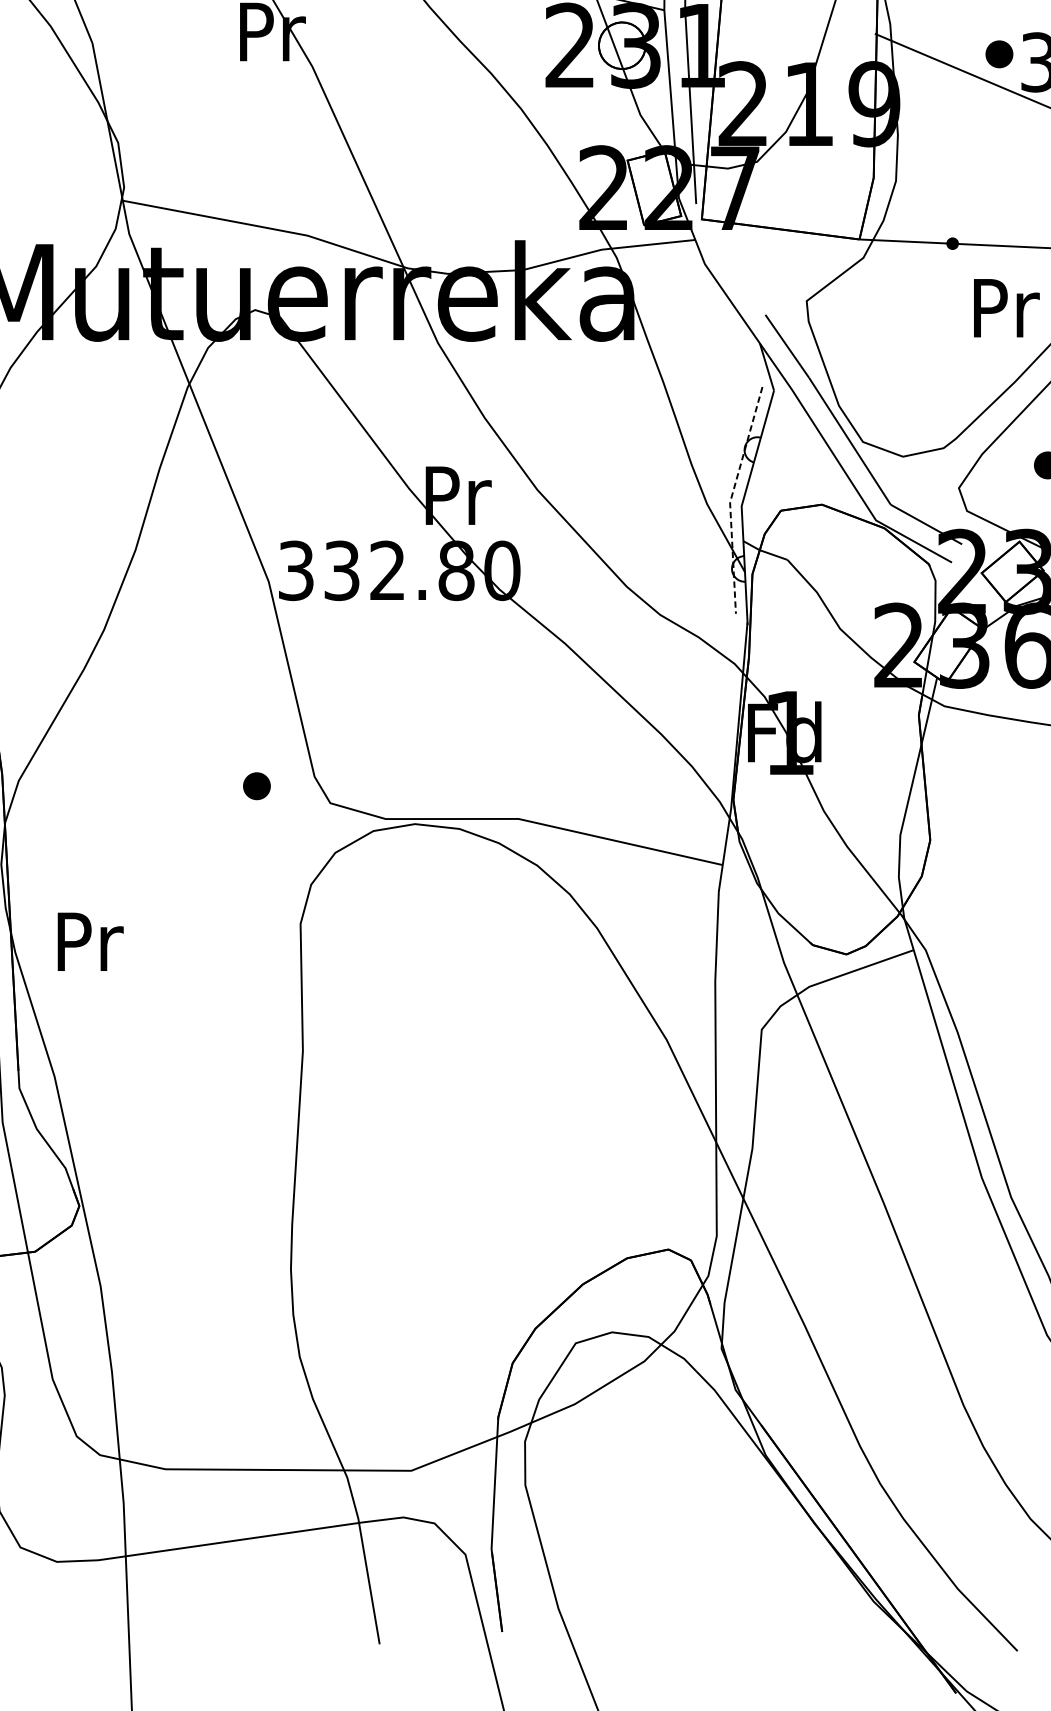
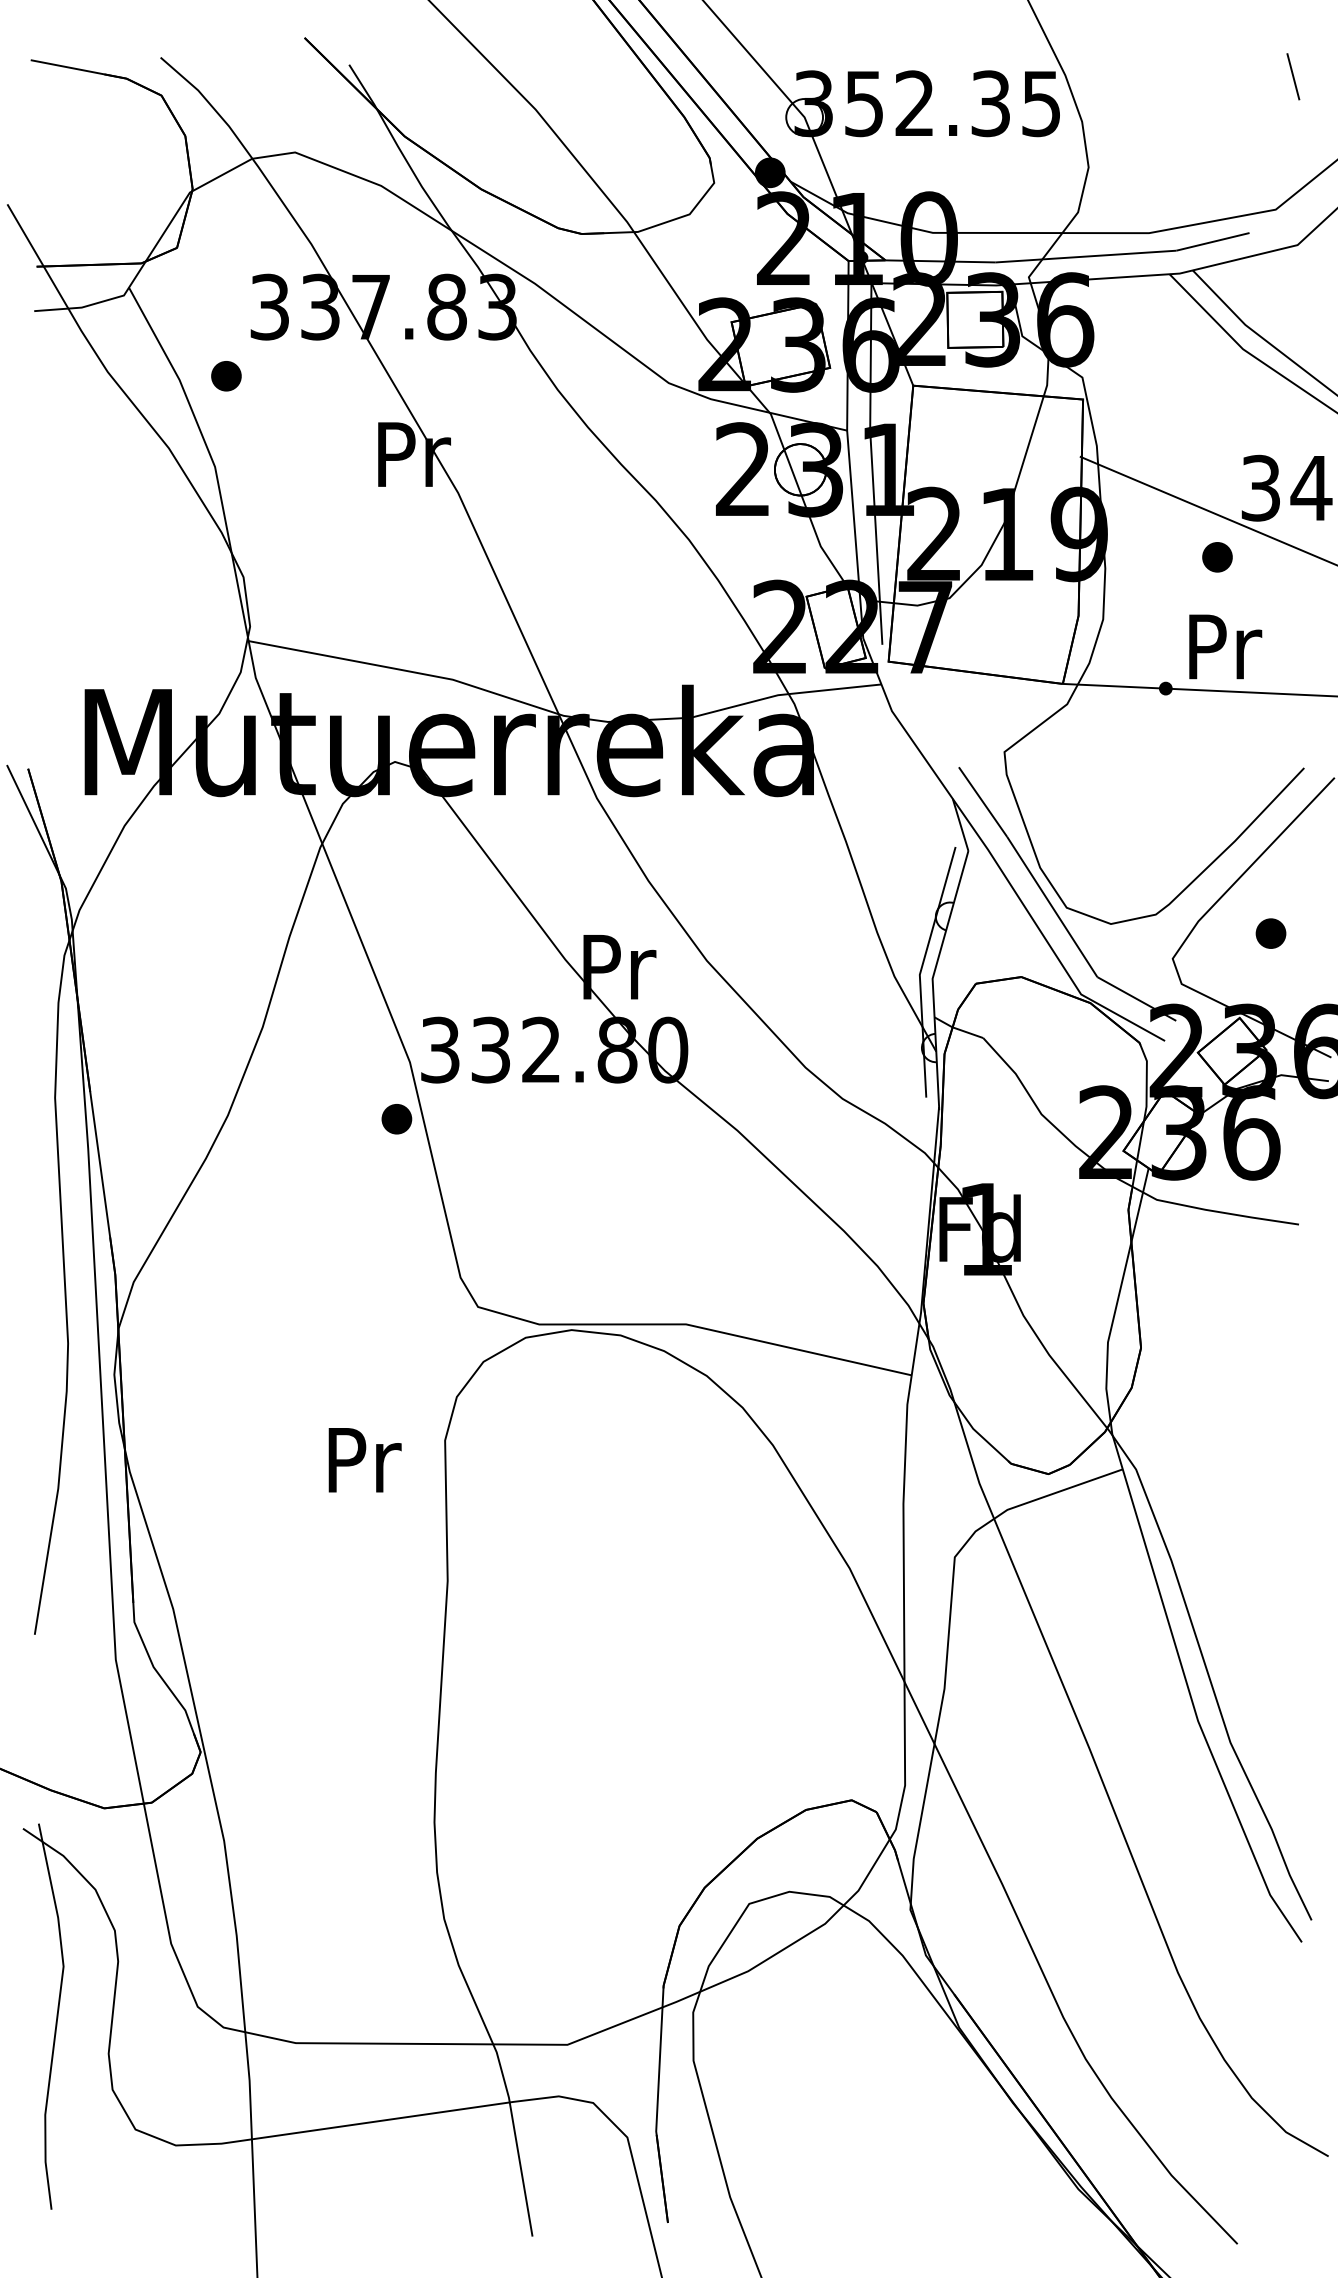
part: (999, 54) -> (1217, 557), moved
text: (1006, 307) -> (1225, 646), moved
line: (730, 498) -> (920, 970), dashed -> solid
part: (256, 786) -> (396, 1119), moved
text: (90, 942) -> (364, 1460), moved

